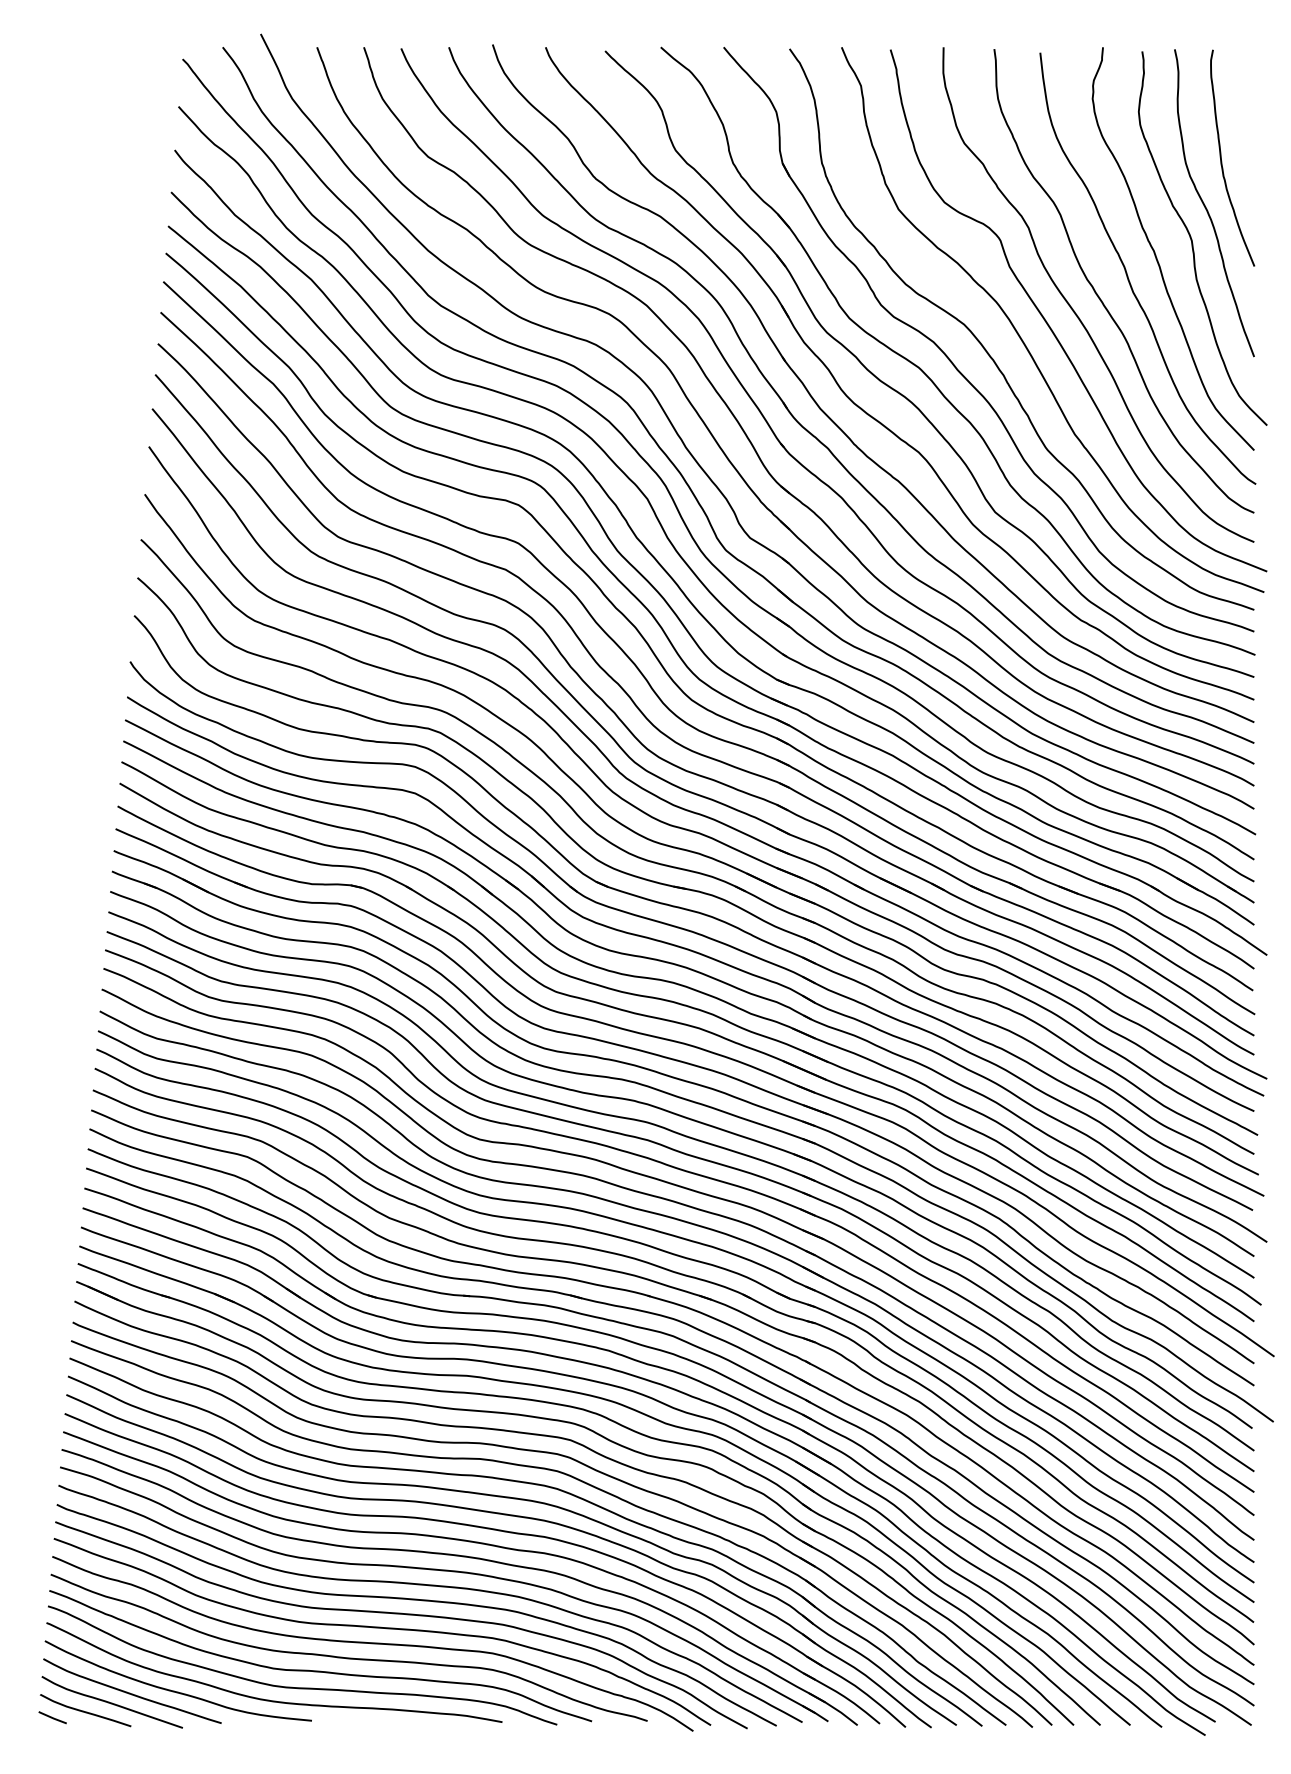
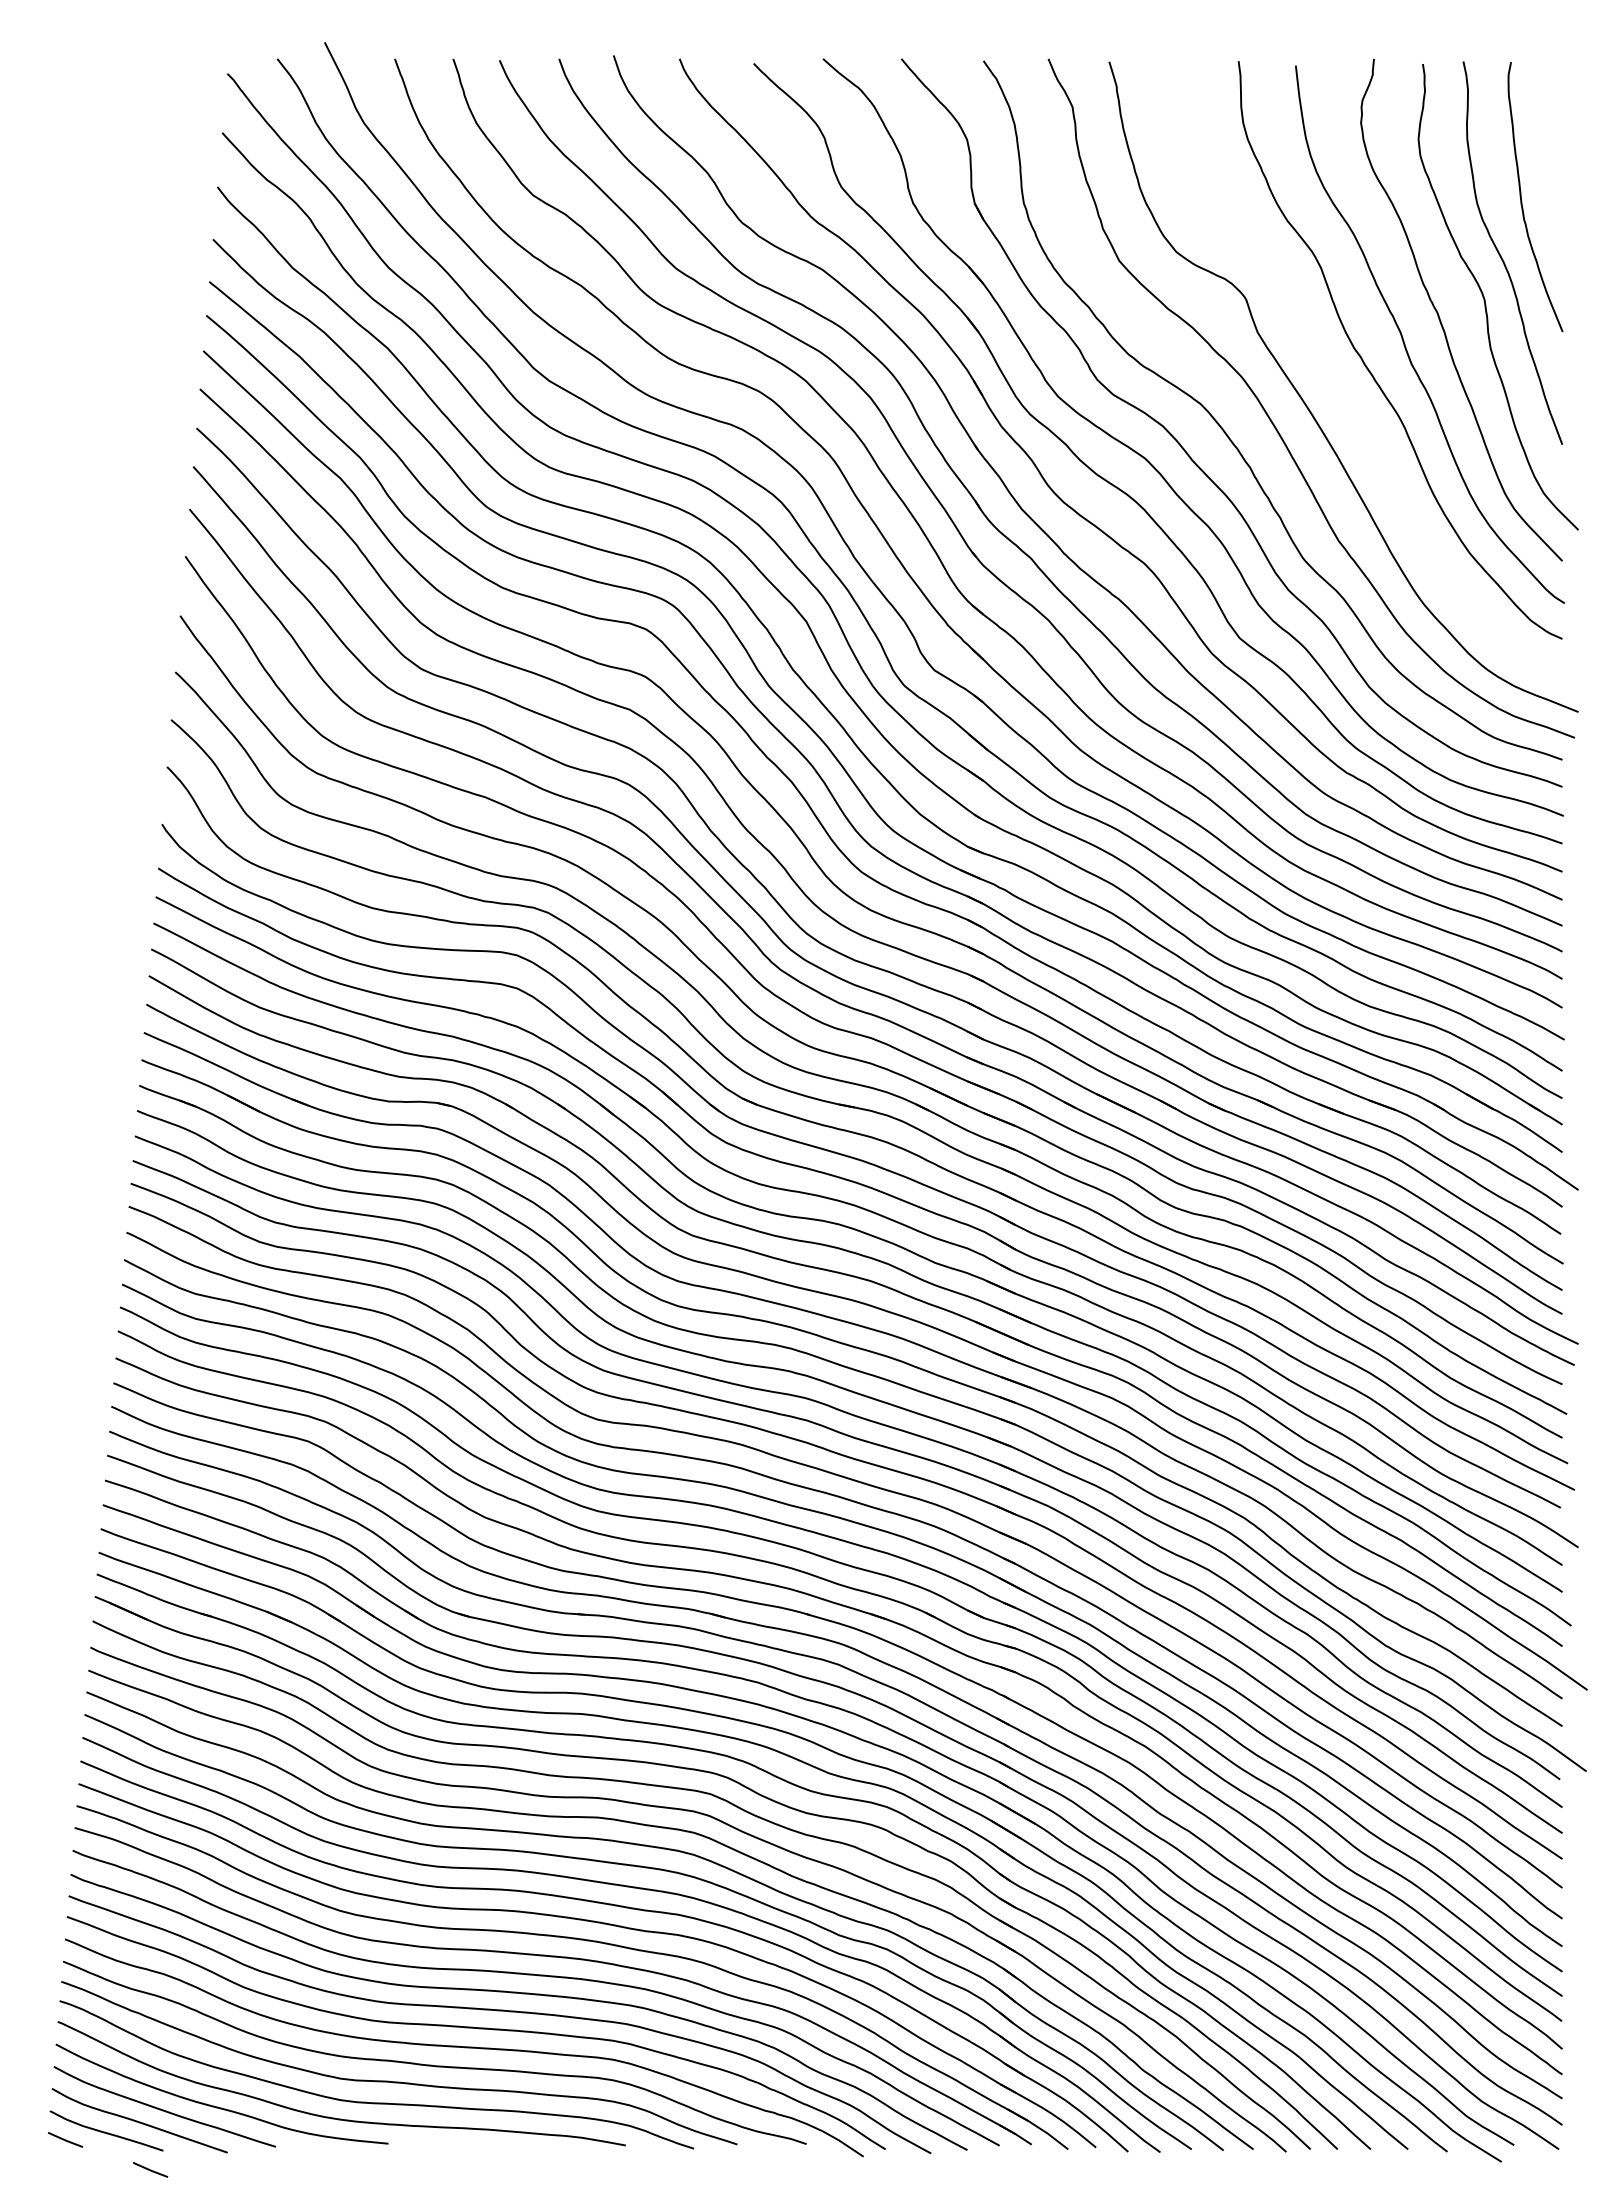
curve: (1075, 311) -> (1339, 388), removed
line: (120, 1741) -> (150, 2169), added

